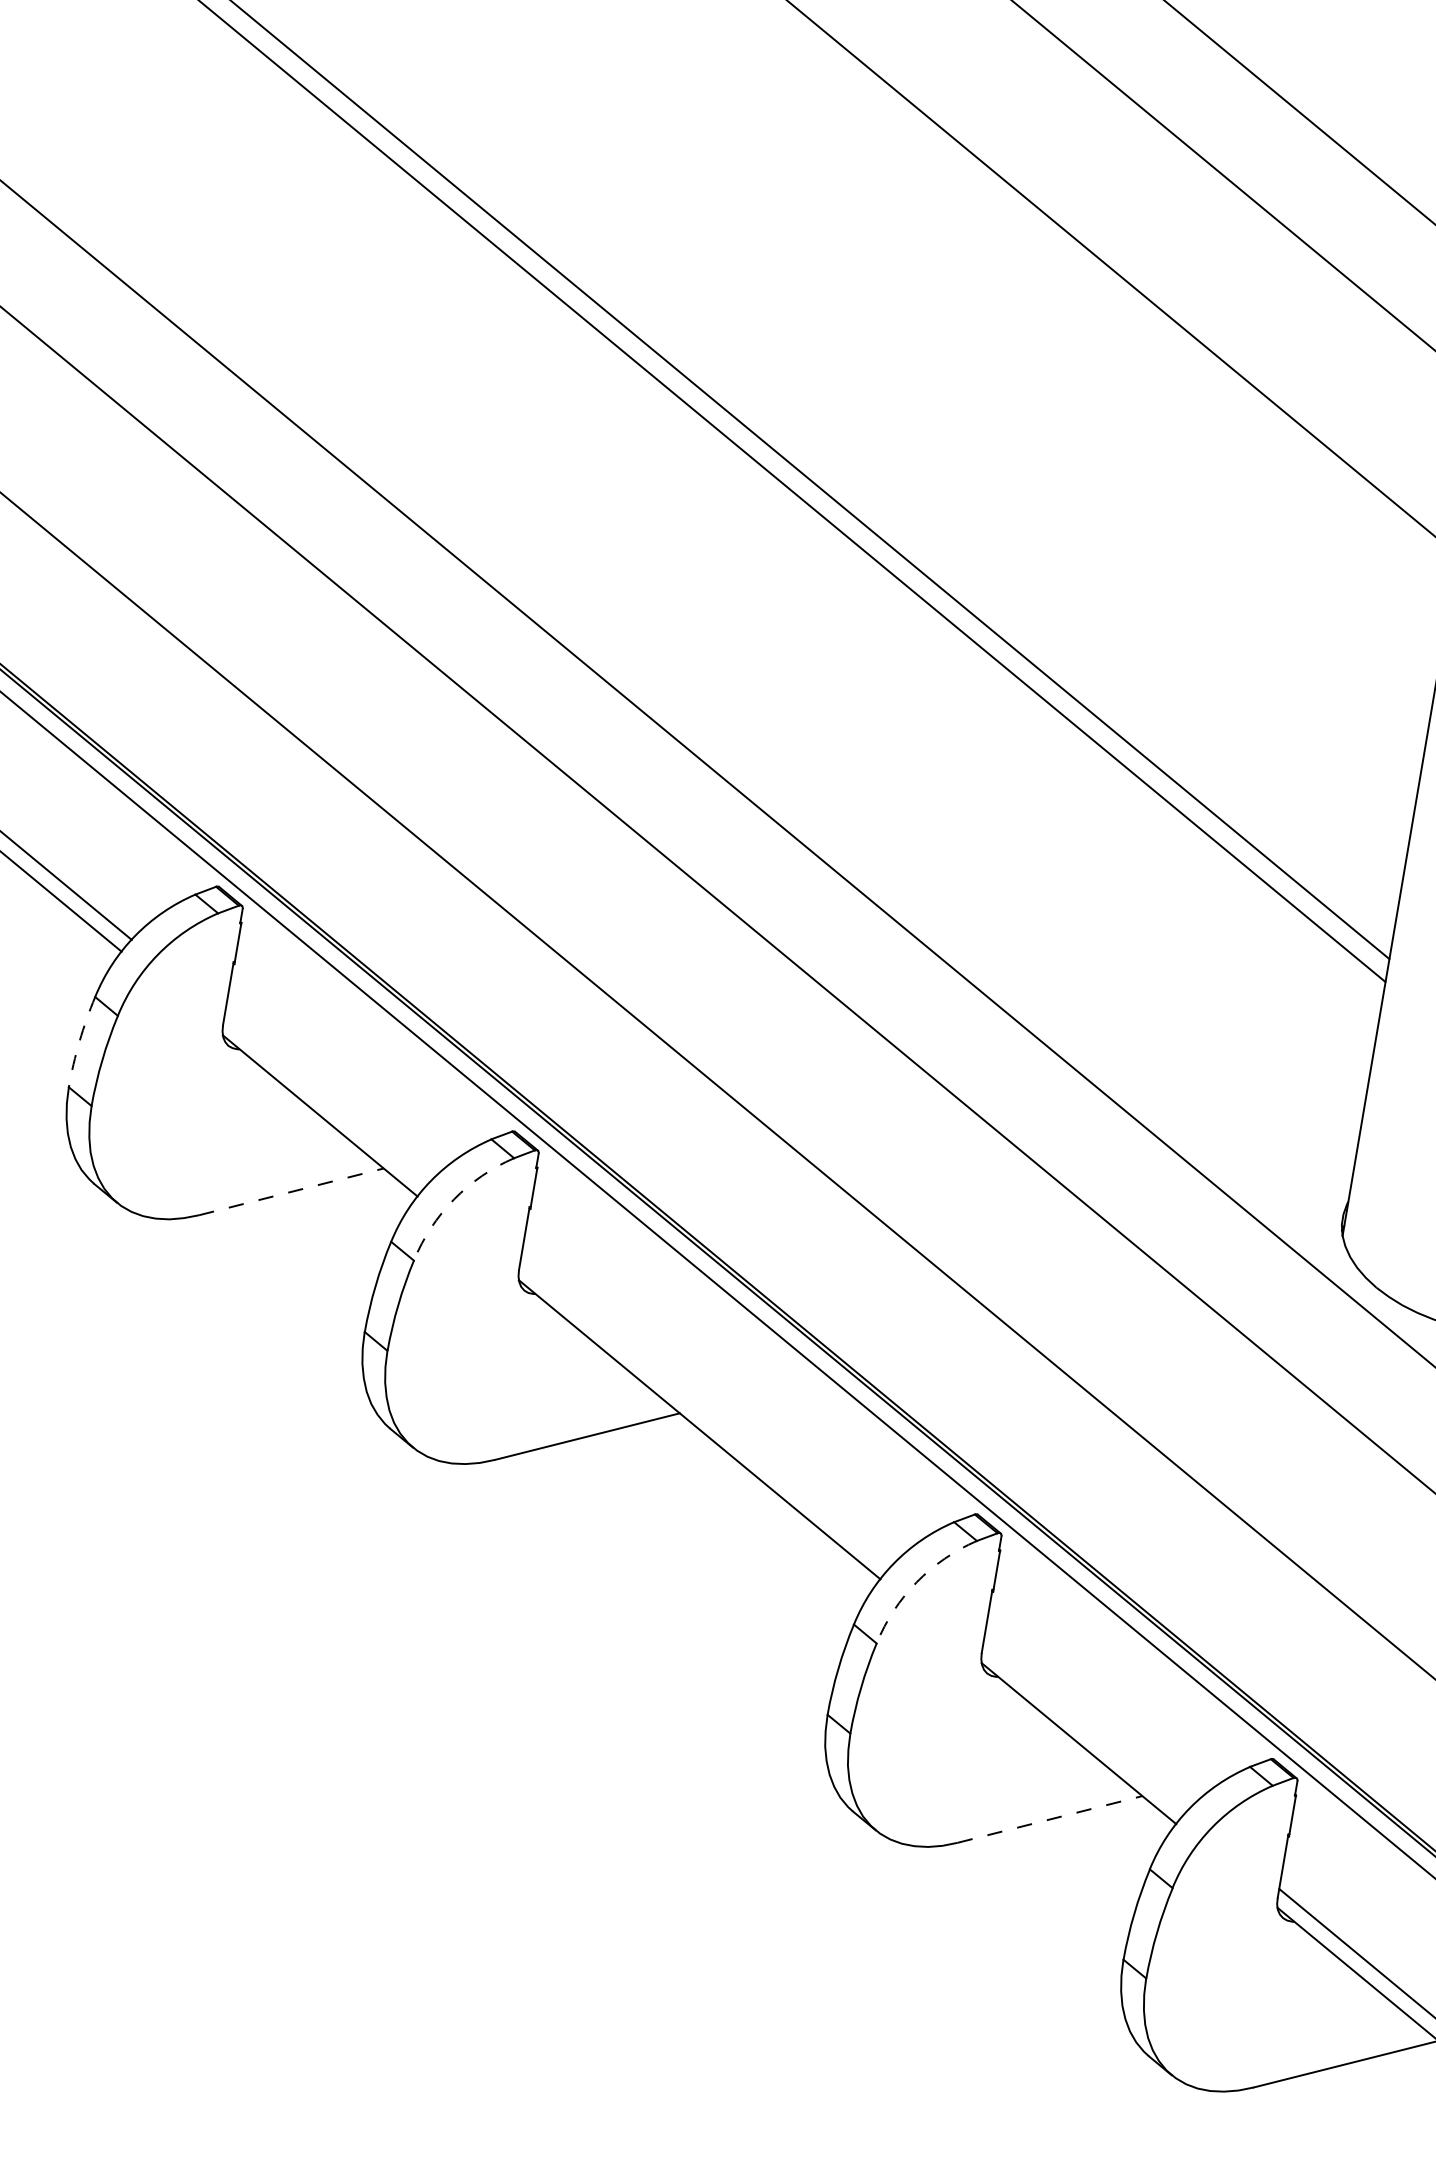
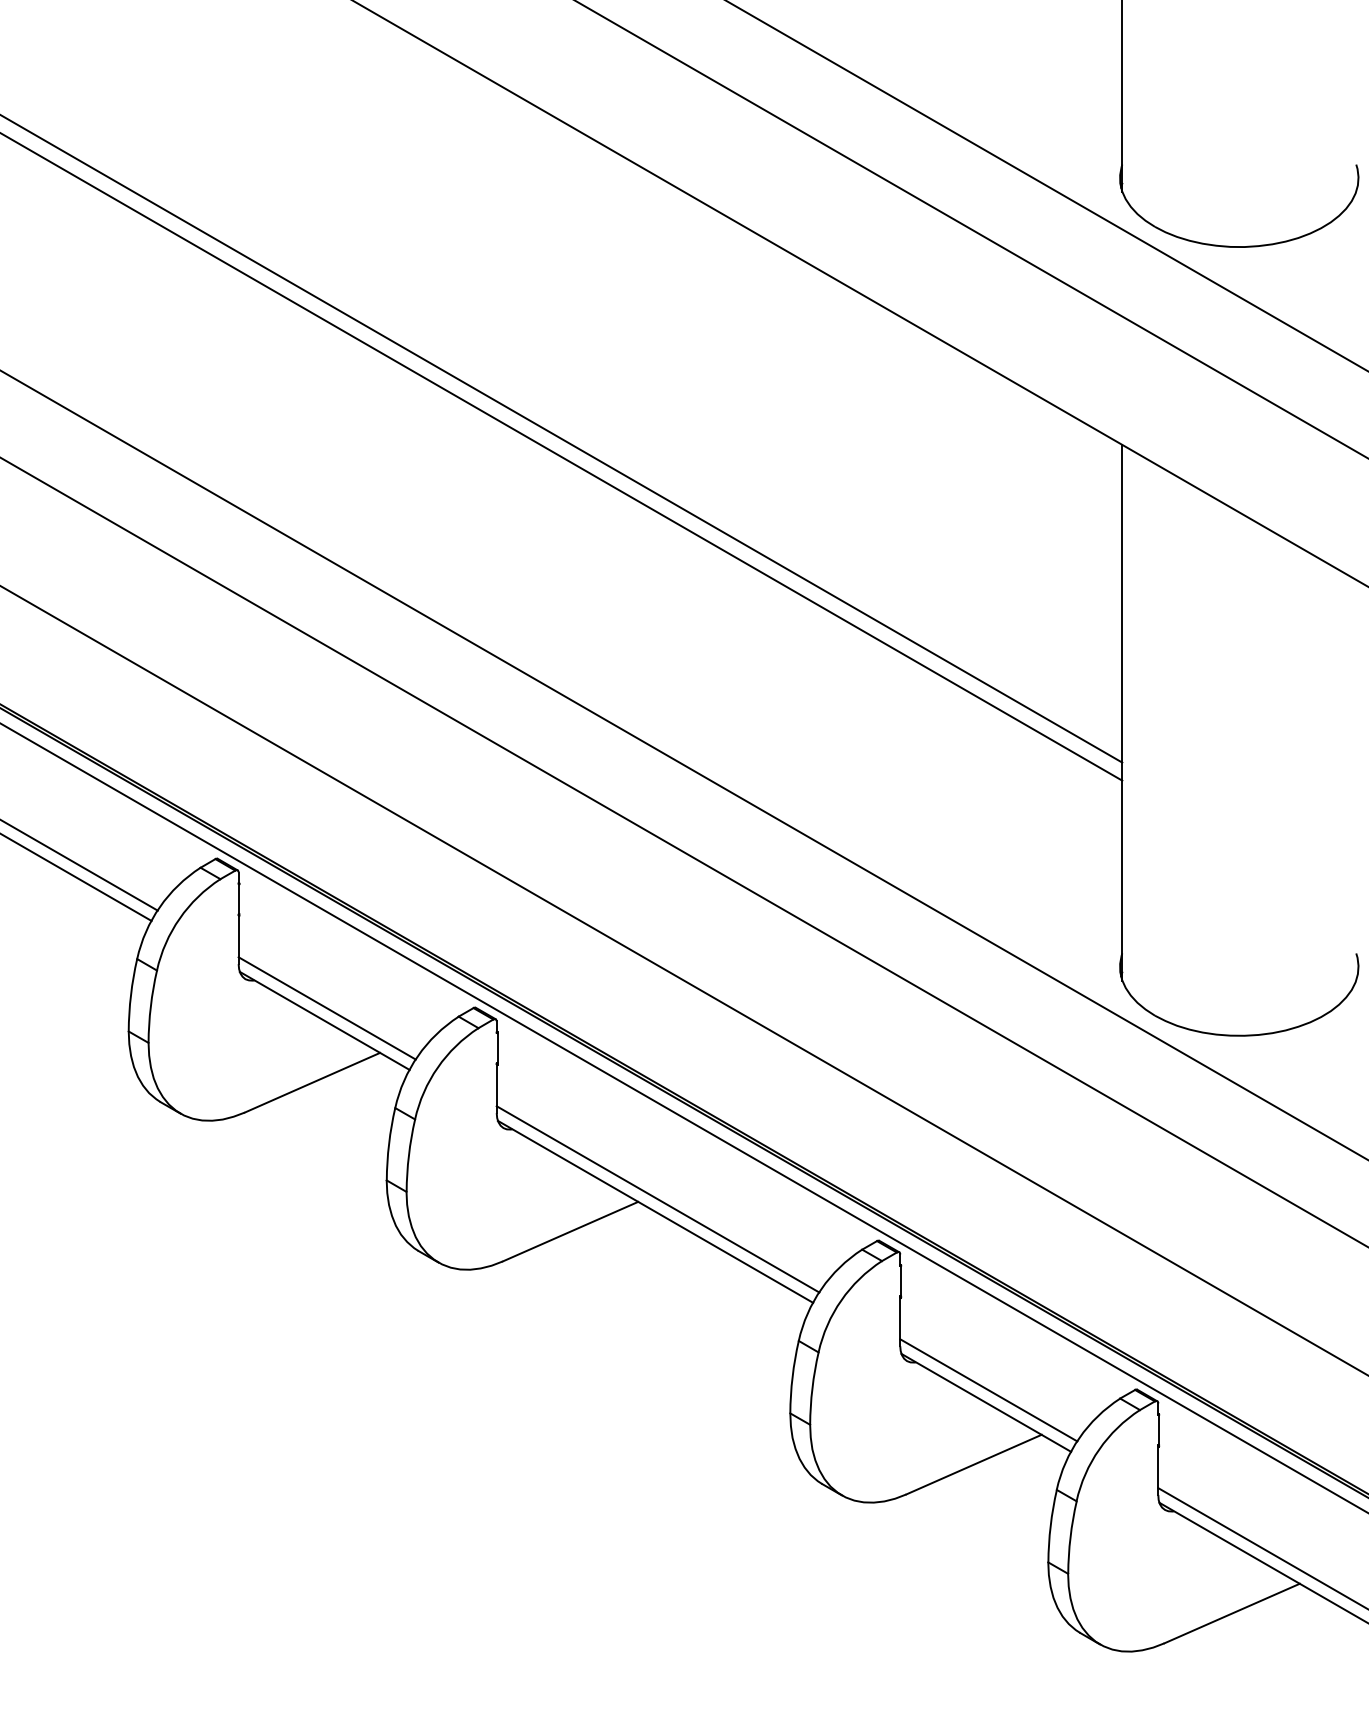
arc: (78, 1041) -> (130, 995), dashed -> solid
line: (325, 1100) -> (326, 1008), added
line: (291, 1191) -> (312, 1082), dashed -> solid
arc: (453, 1199) -> (437, 1067), dashed -> solid
line: (704, 1414) -> (657, 1199), added
arc: (916, 1582) -> (841, 1300), dashed -> solid
line: (1084, 1728) -> (988, 1390), added
line: (1050, 1819) -> (974, 1464), dashed -> solid

